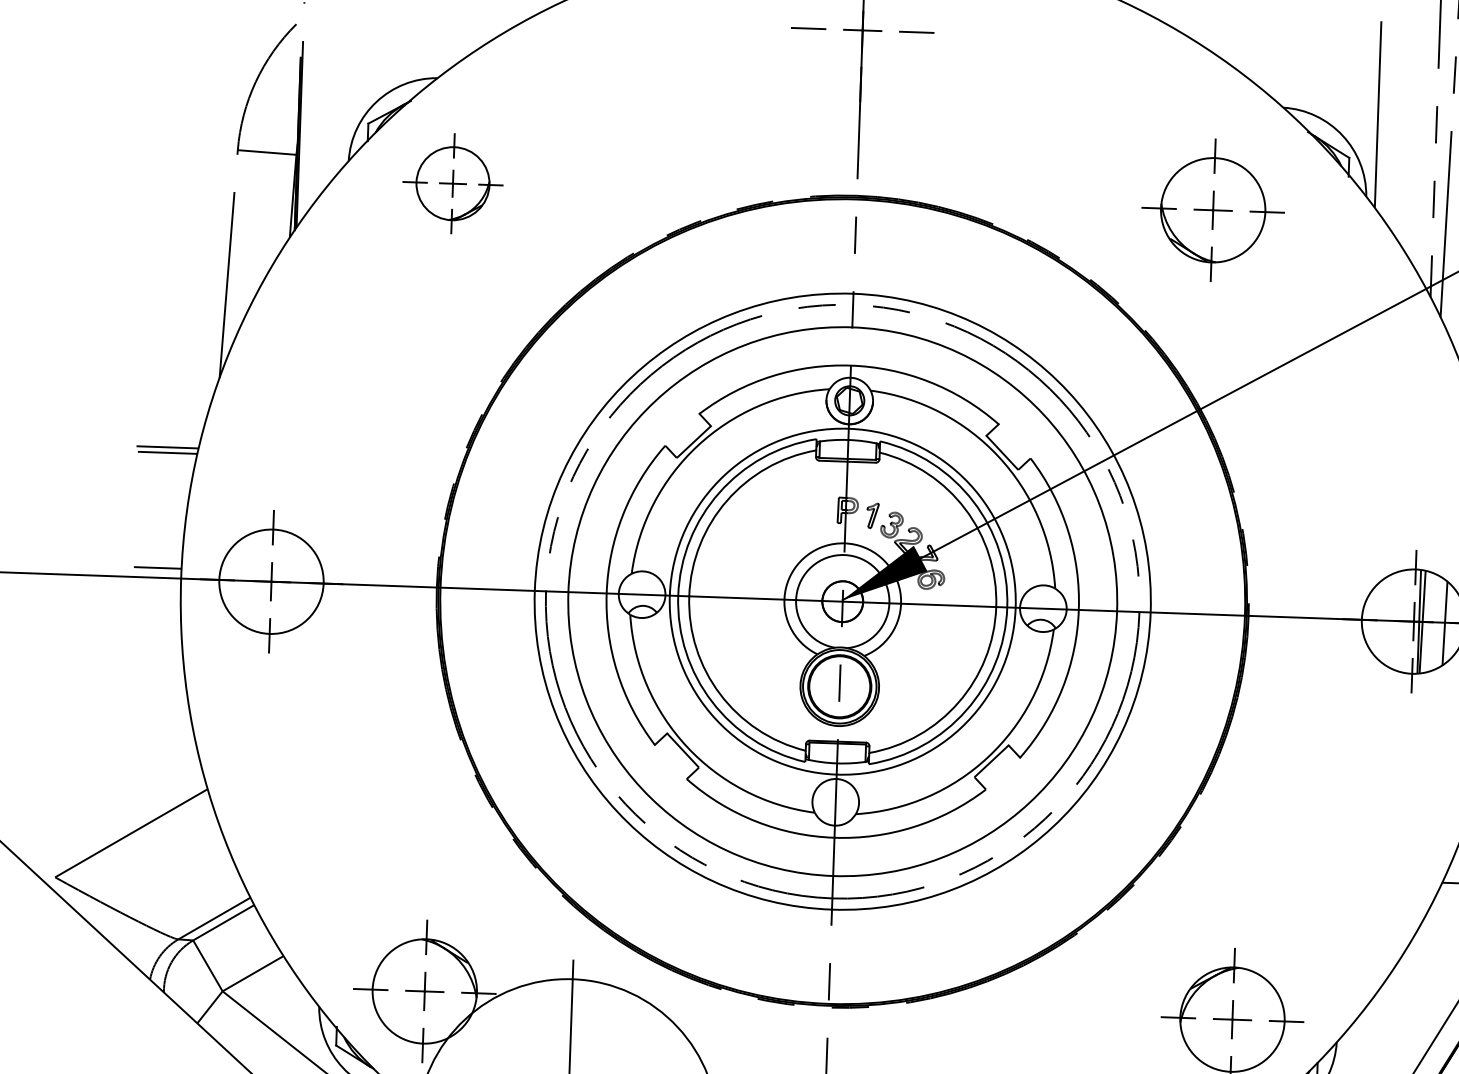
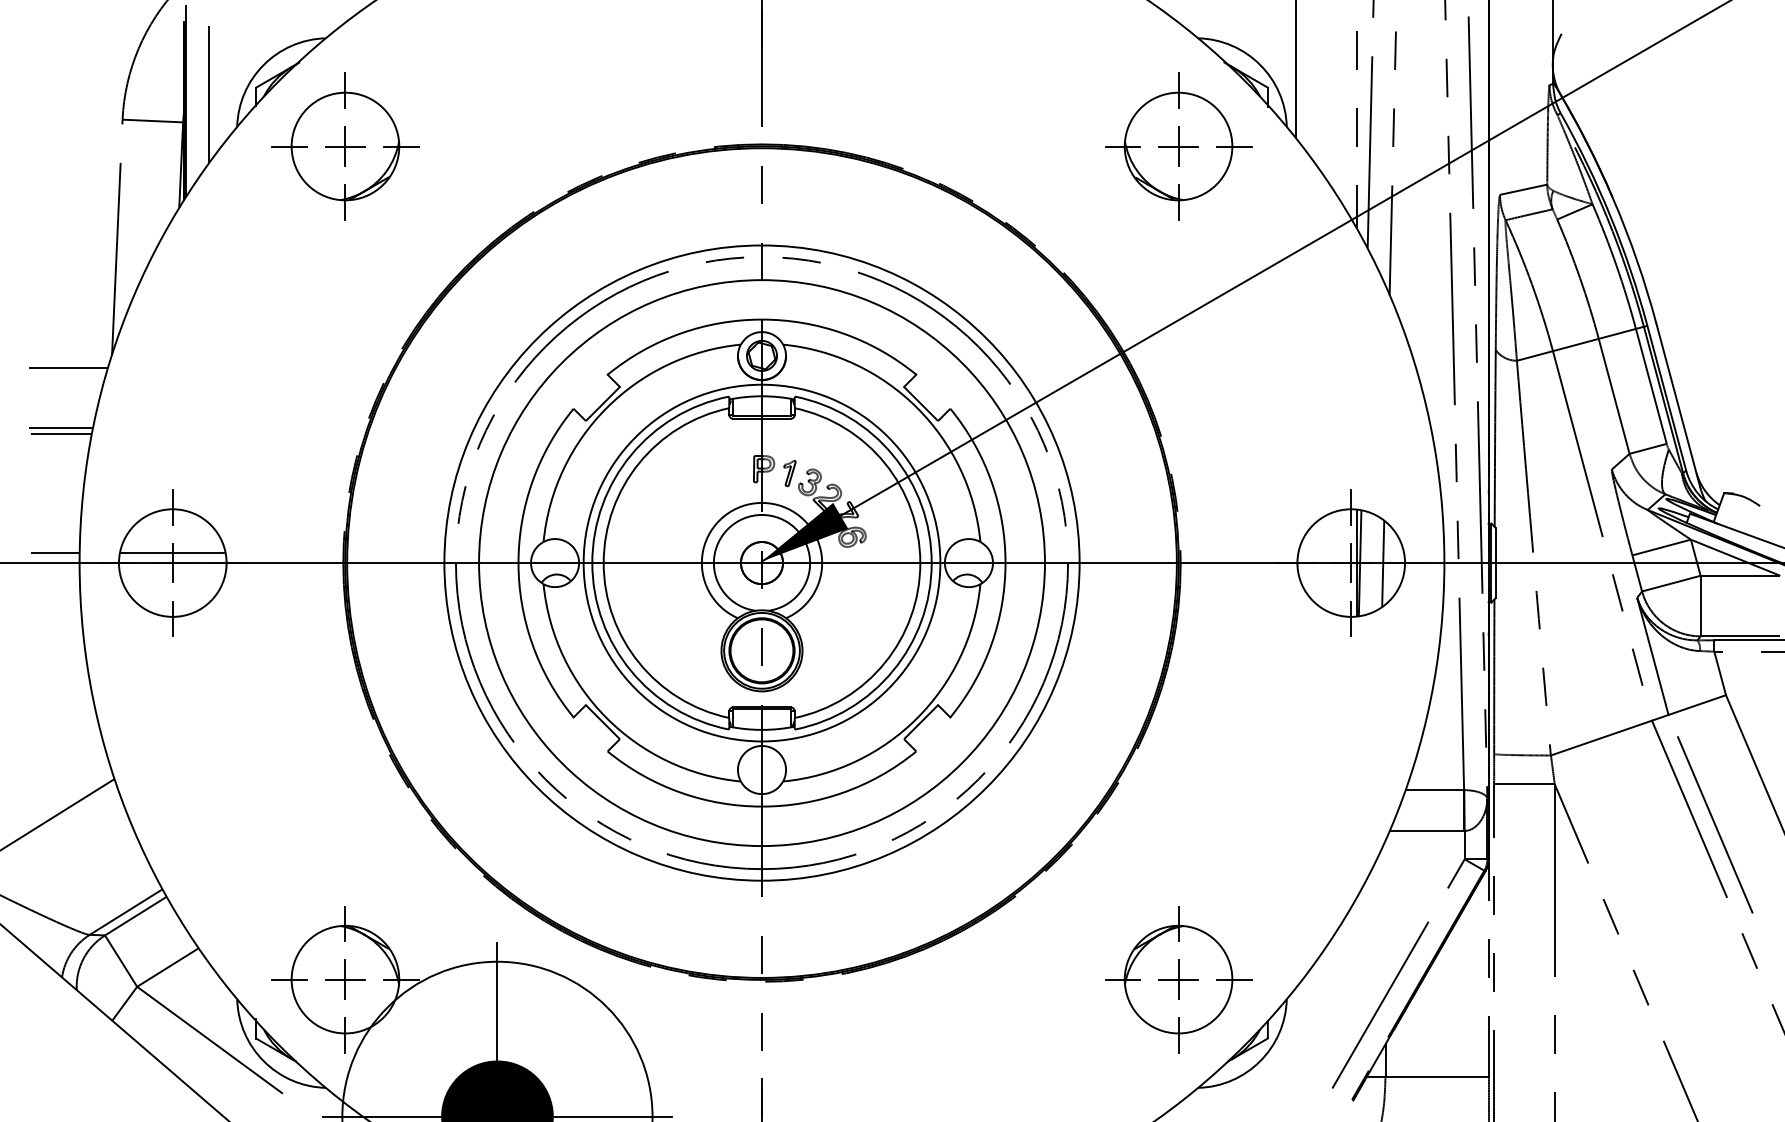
line: (321, 128) -> (208, 94), added
part: (453, 183) -> (345, 146), size x1.43
part: (1213, 210) -> (1178, 146), moved
line: (177, 388) -> (68, 367), added
line: (271, 571) -> (172, 552), added

